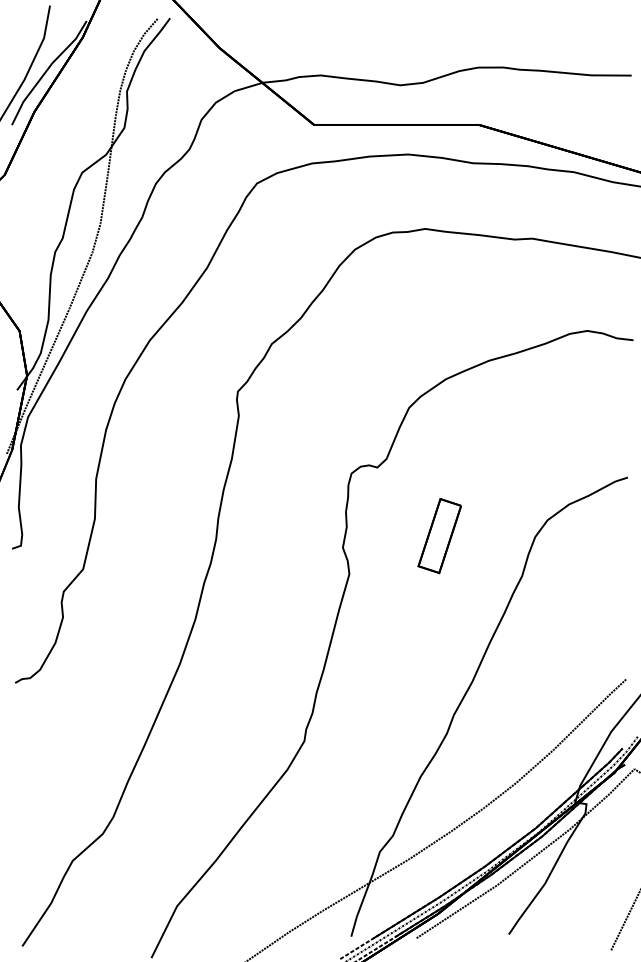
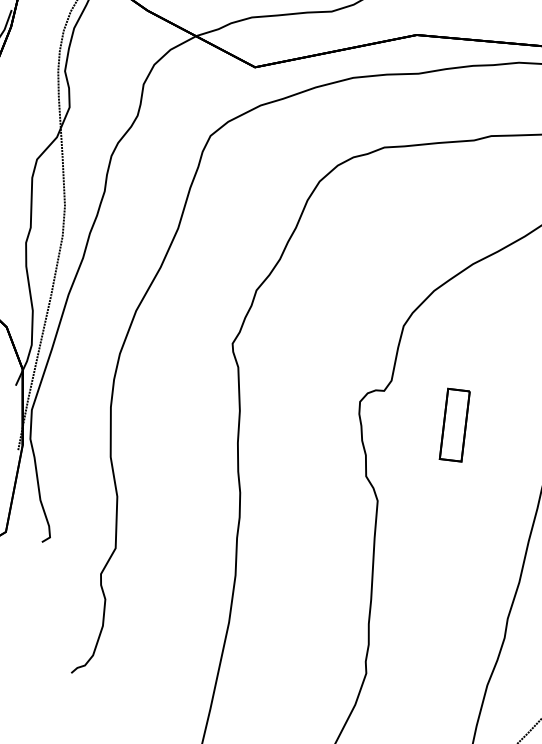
part: (439, 536) -> (454, 425), moved

